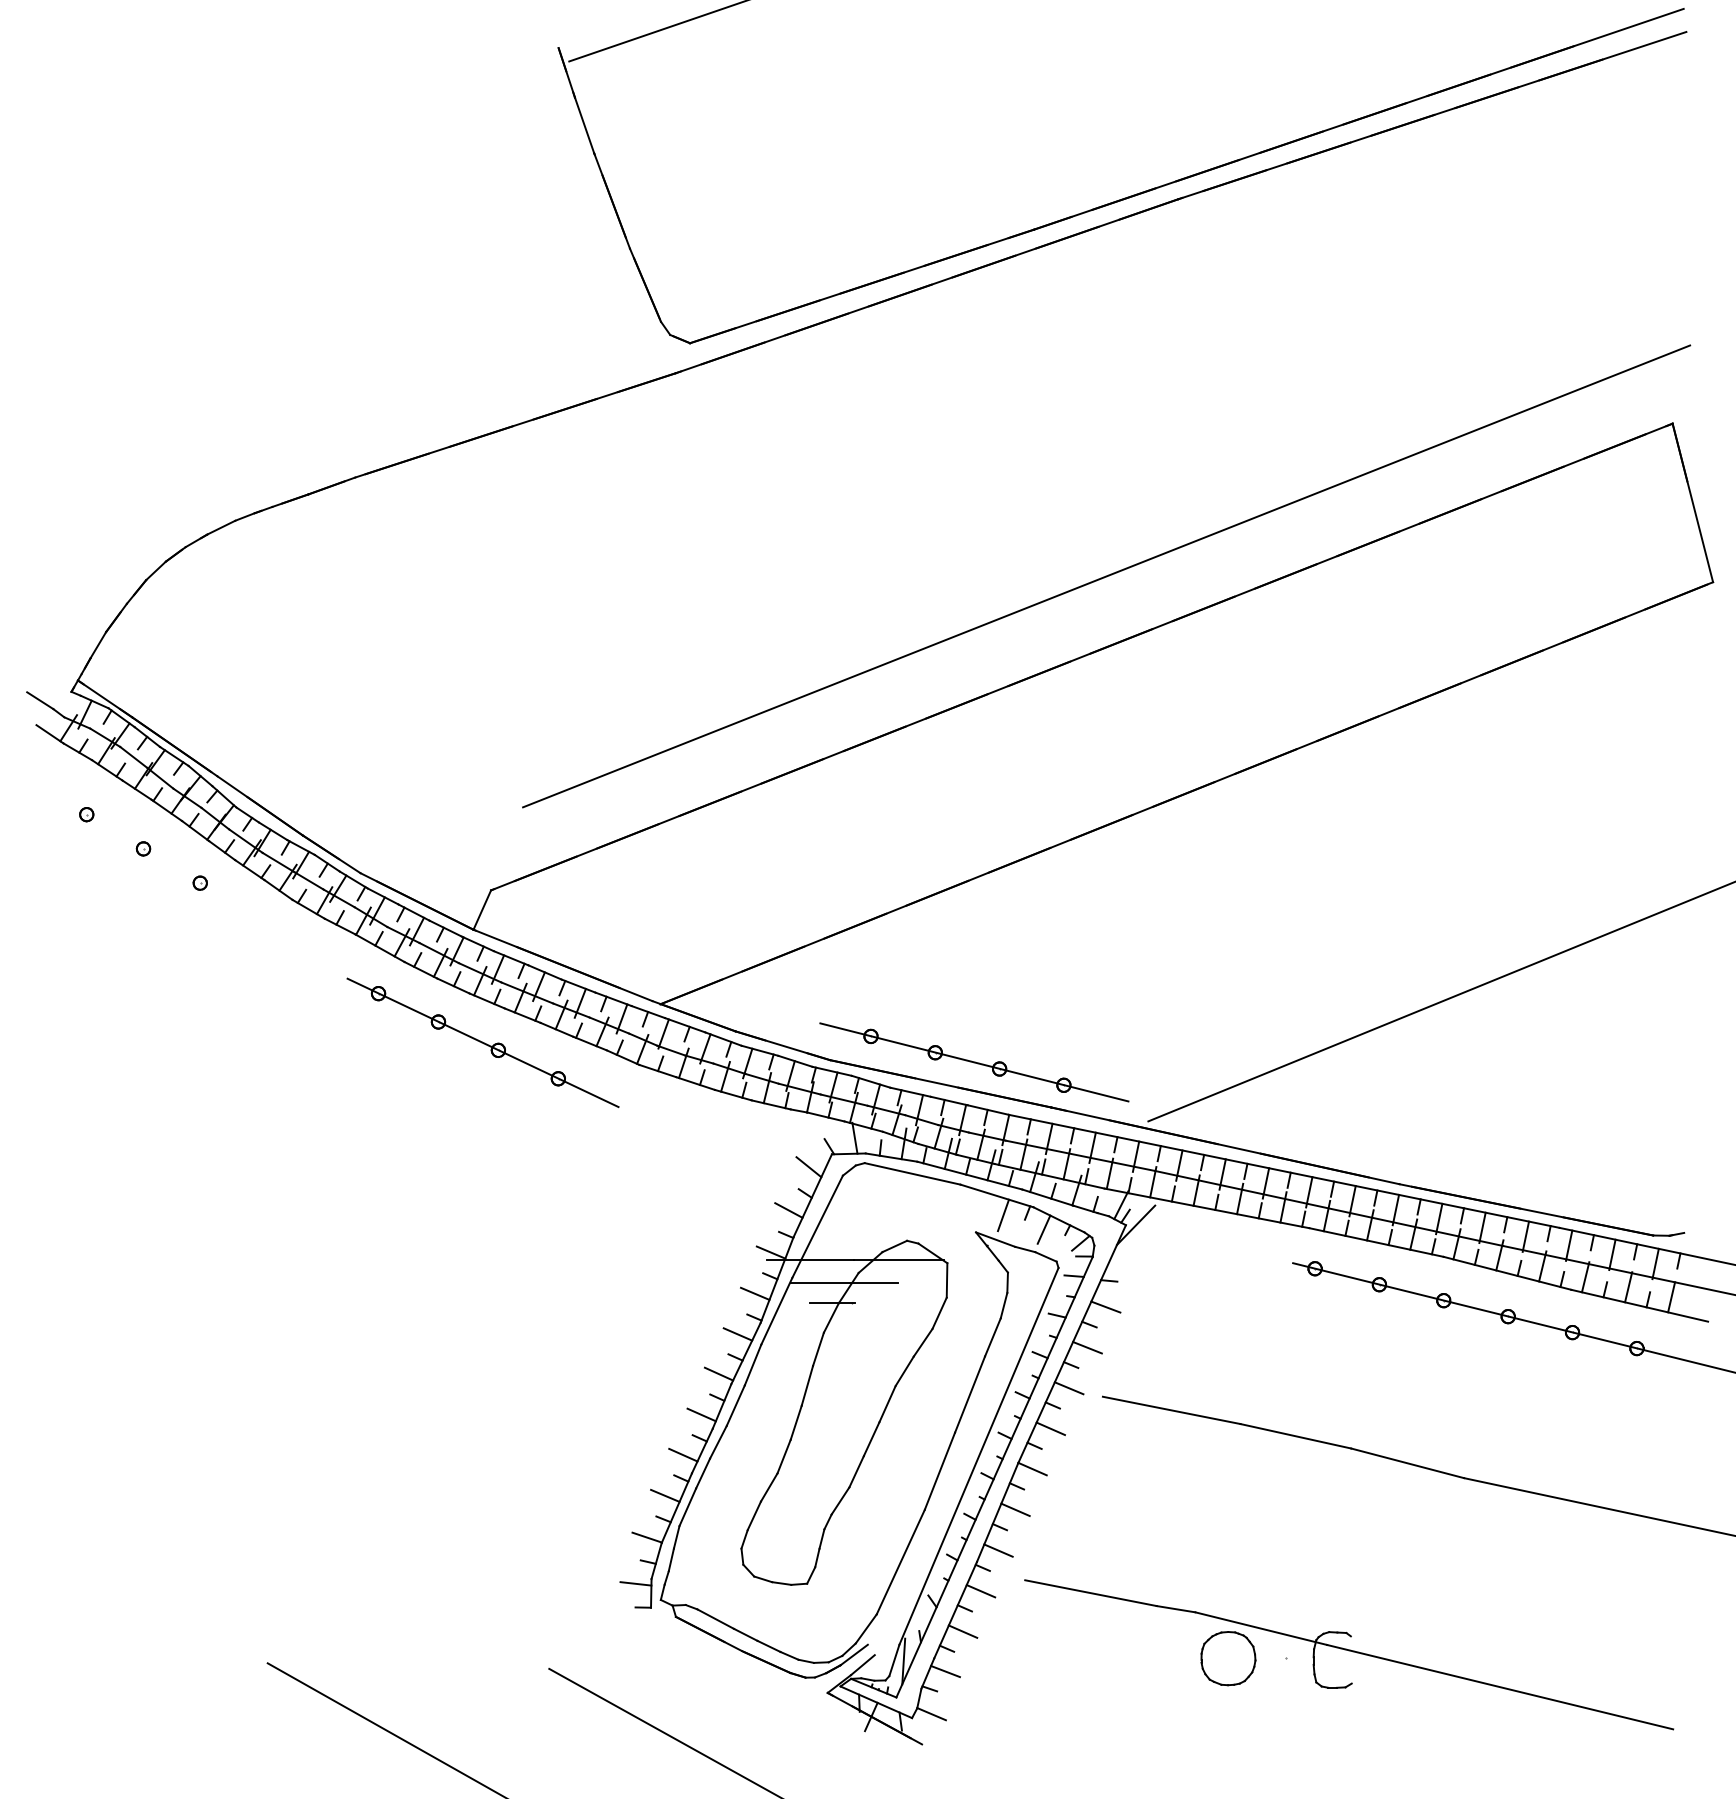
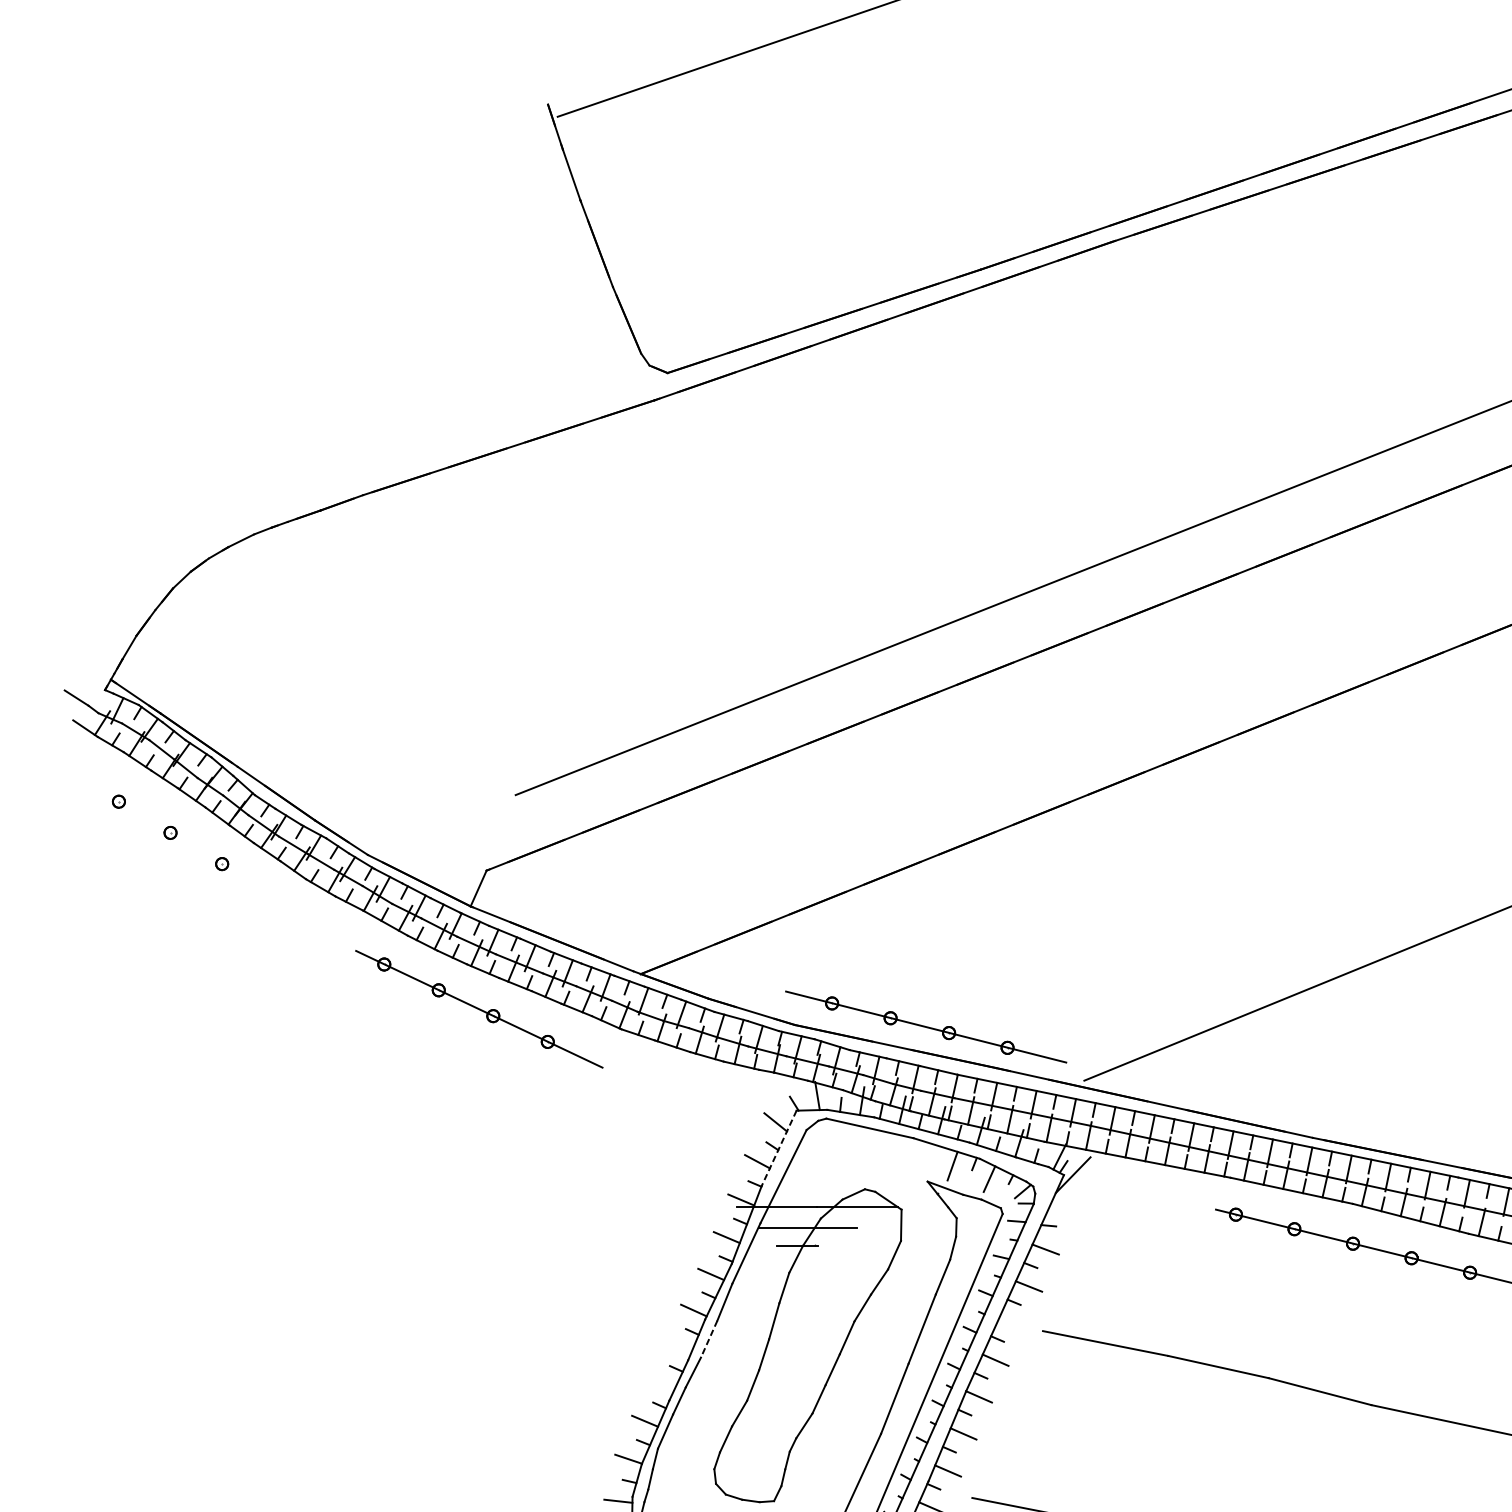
line: (812, 1195) -> (778, 1148), solid -> dashed
line: (1068, 1388) -> (1011, 1323), removed
line: (735, 1406) -> (708, 1339), solid -> dashed
line: (701, 1414) -> (677, 1347), removed
line: (683, 1454) -> (661, 1383), removed

